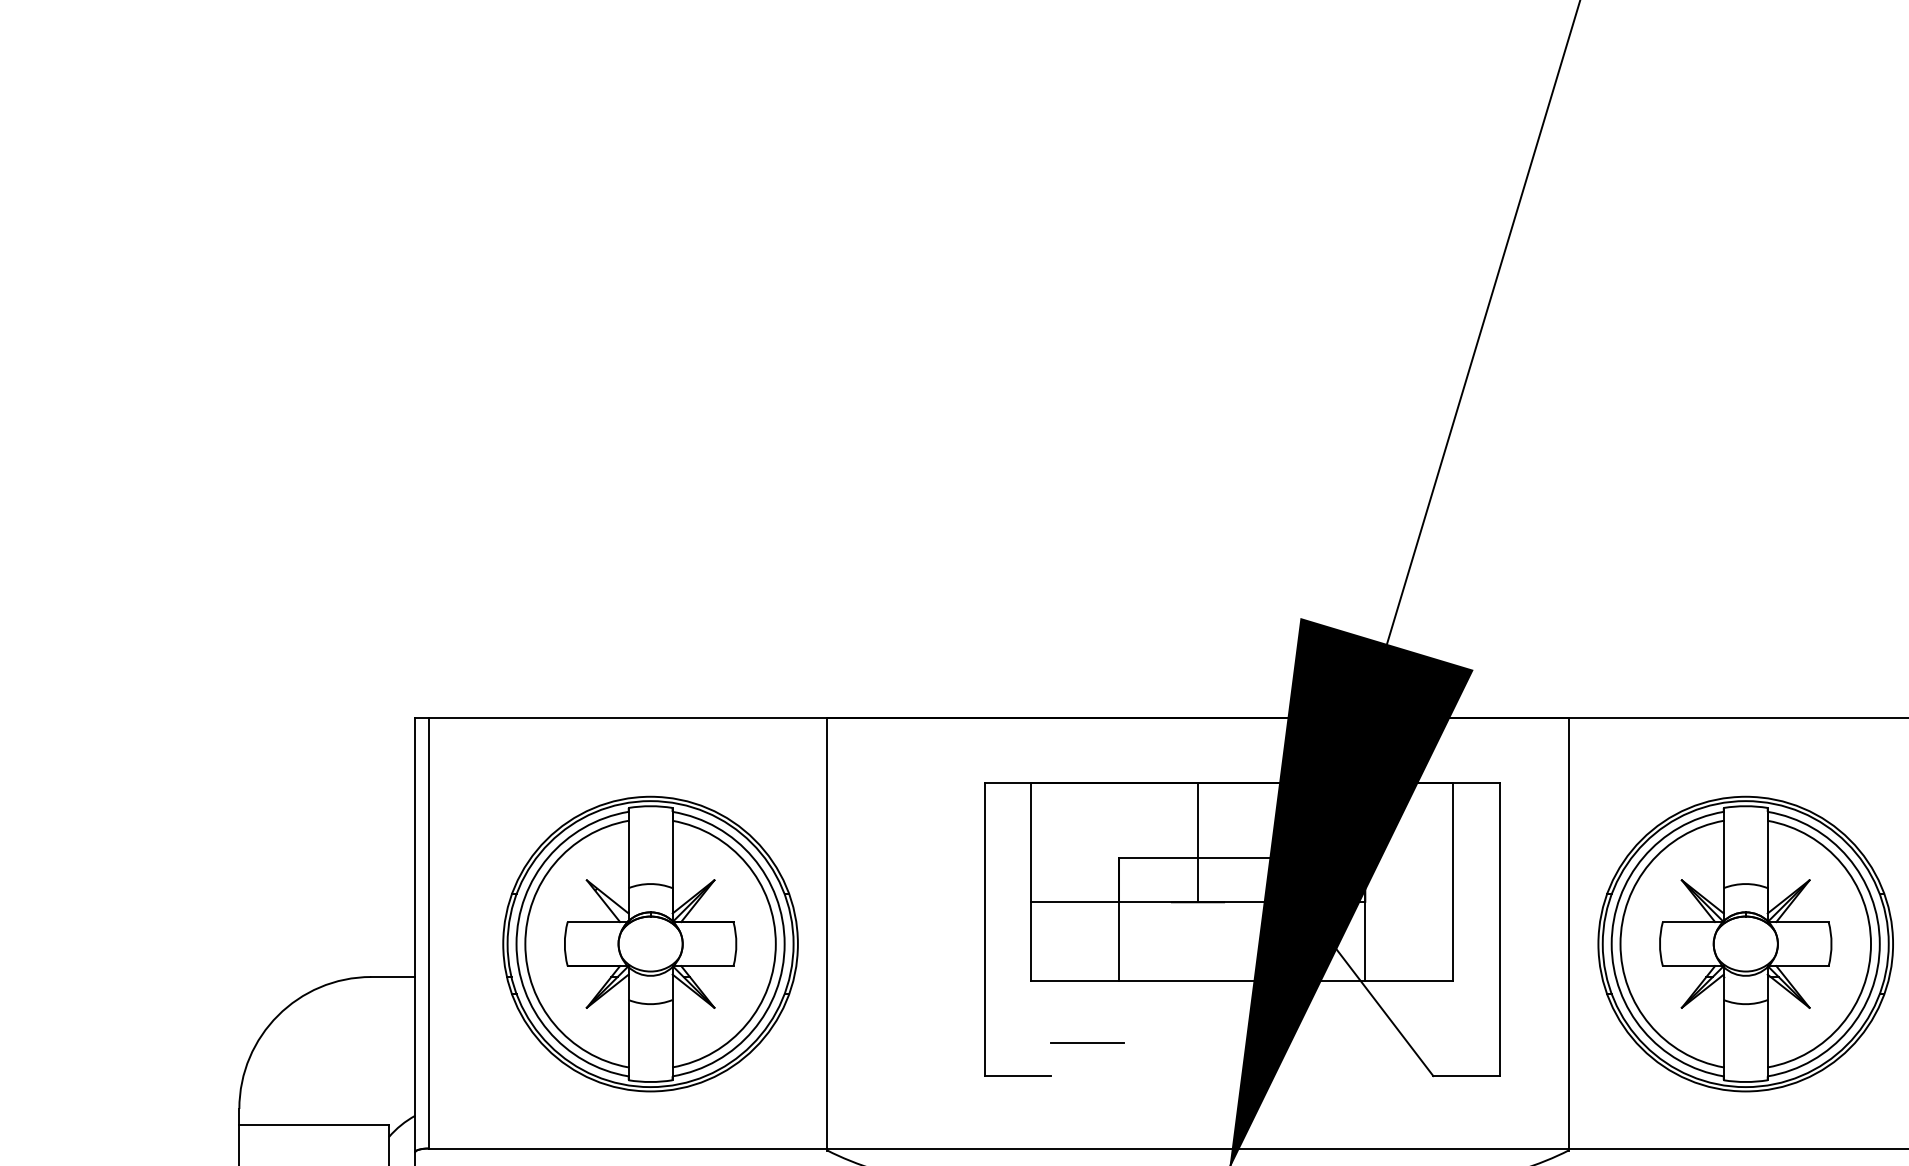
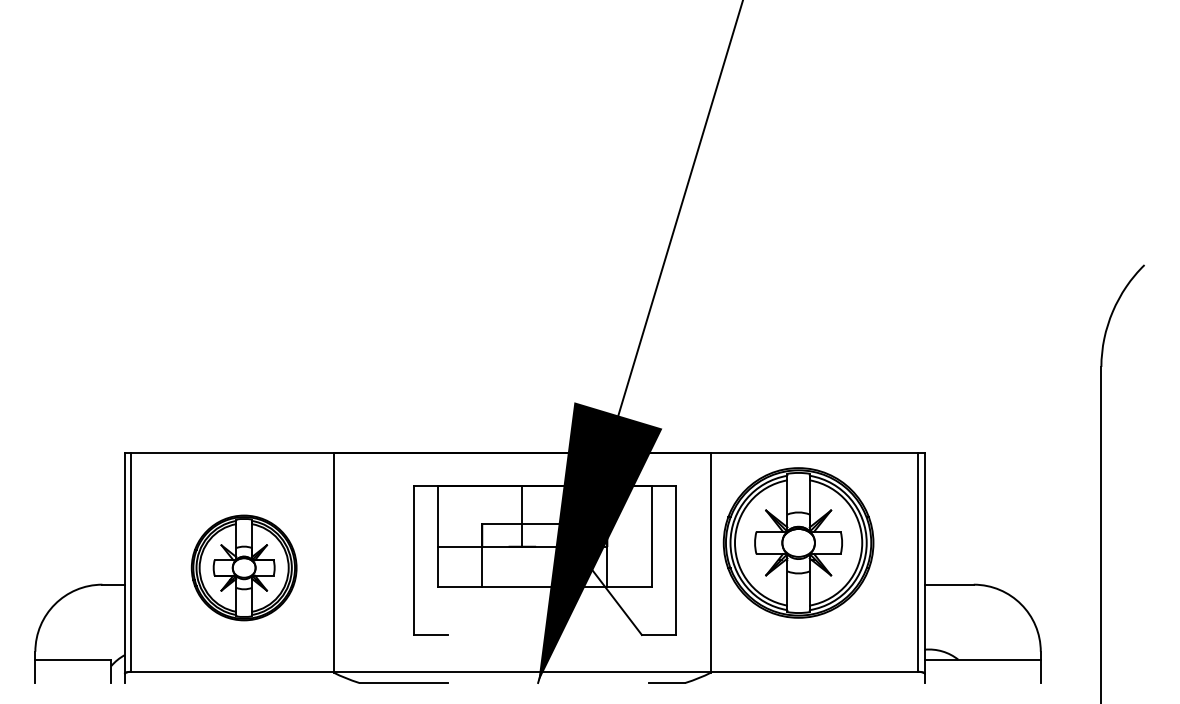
part: (649, 943) -> (243, 567), size x0.7
part: (1745, 943) -> (798, 542), moved
line: (1086, 1043) -> (465, 618), removed

